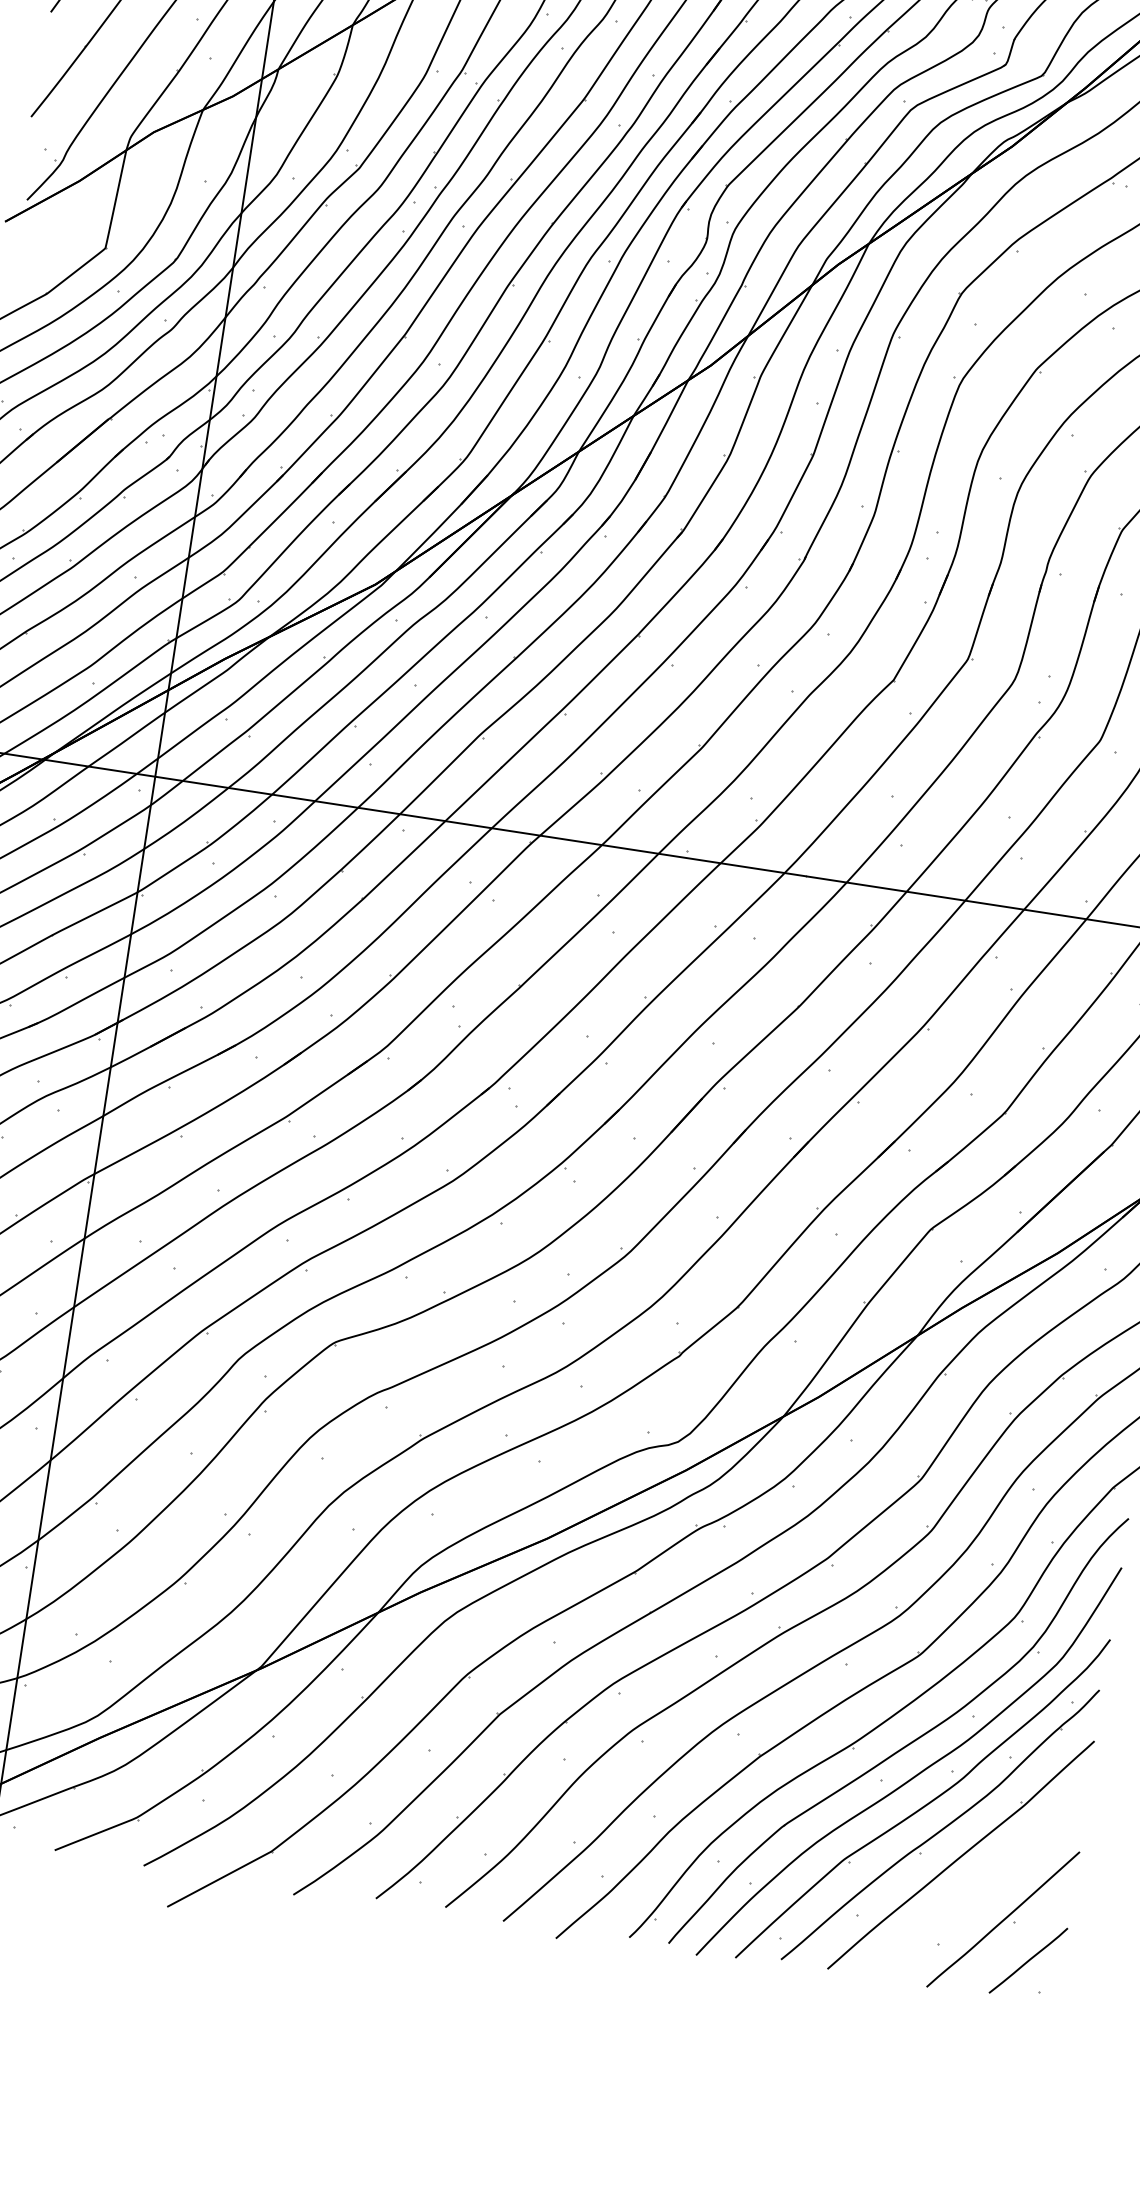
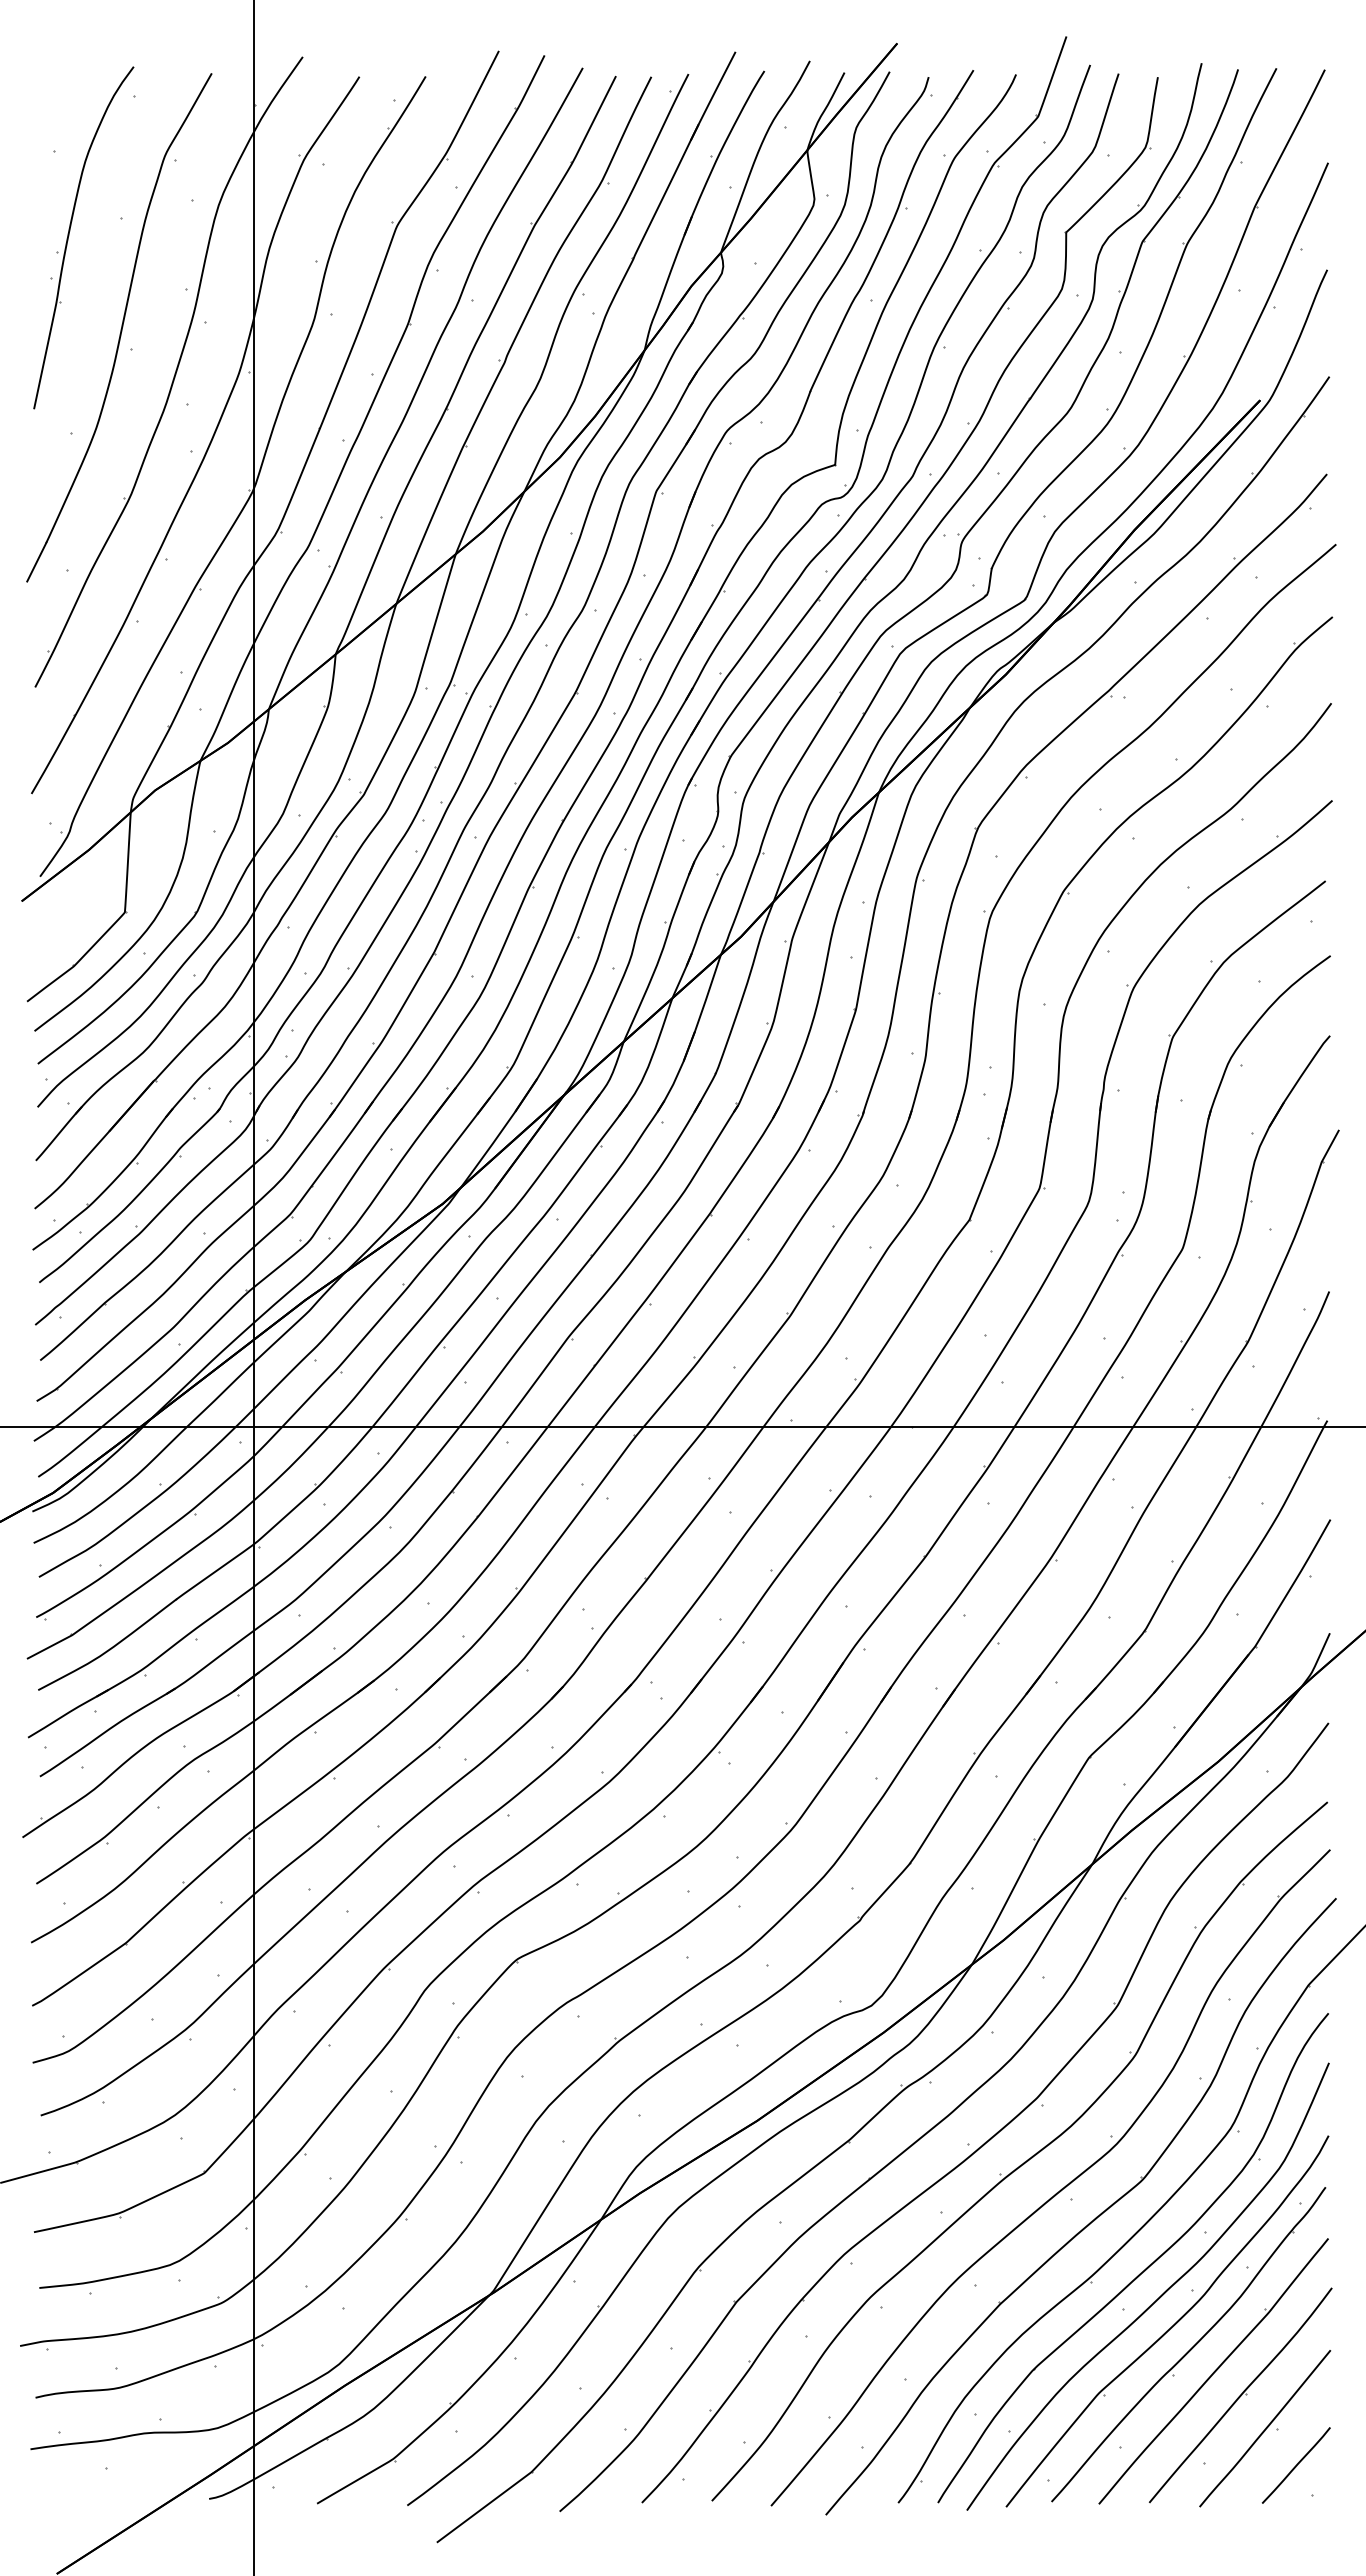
part: (983, 1883) -> (1240, 2395), added

